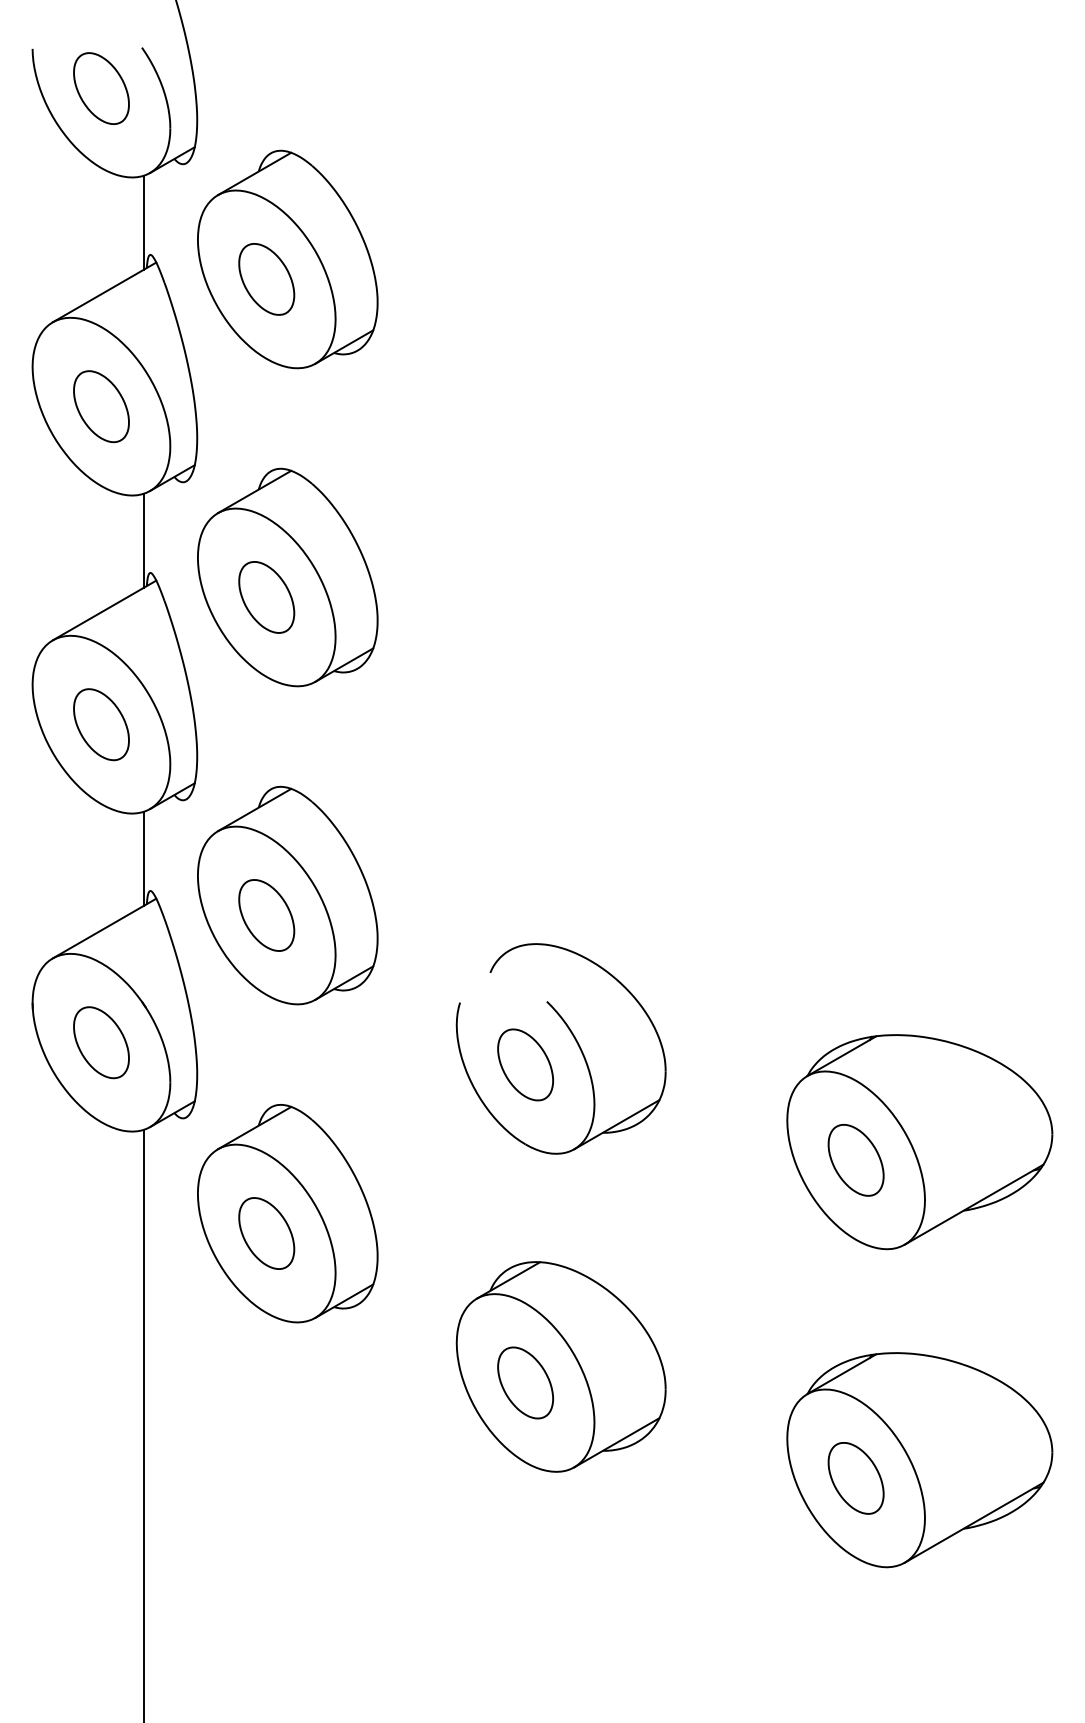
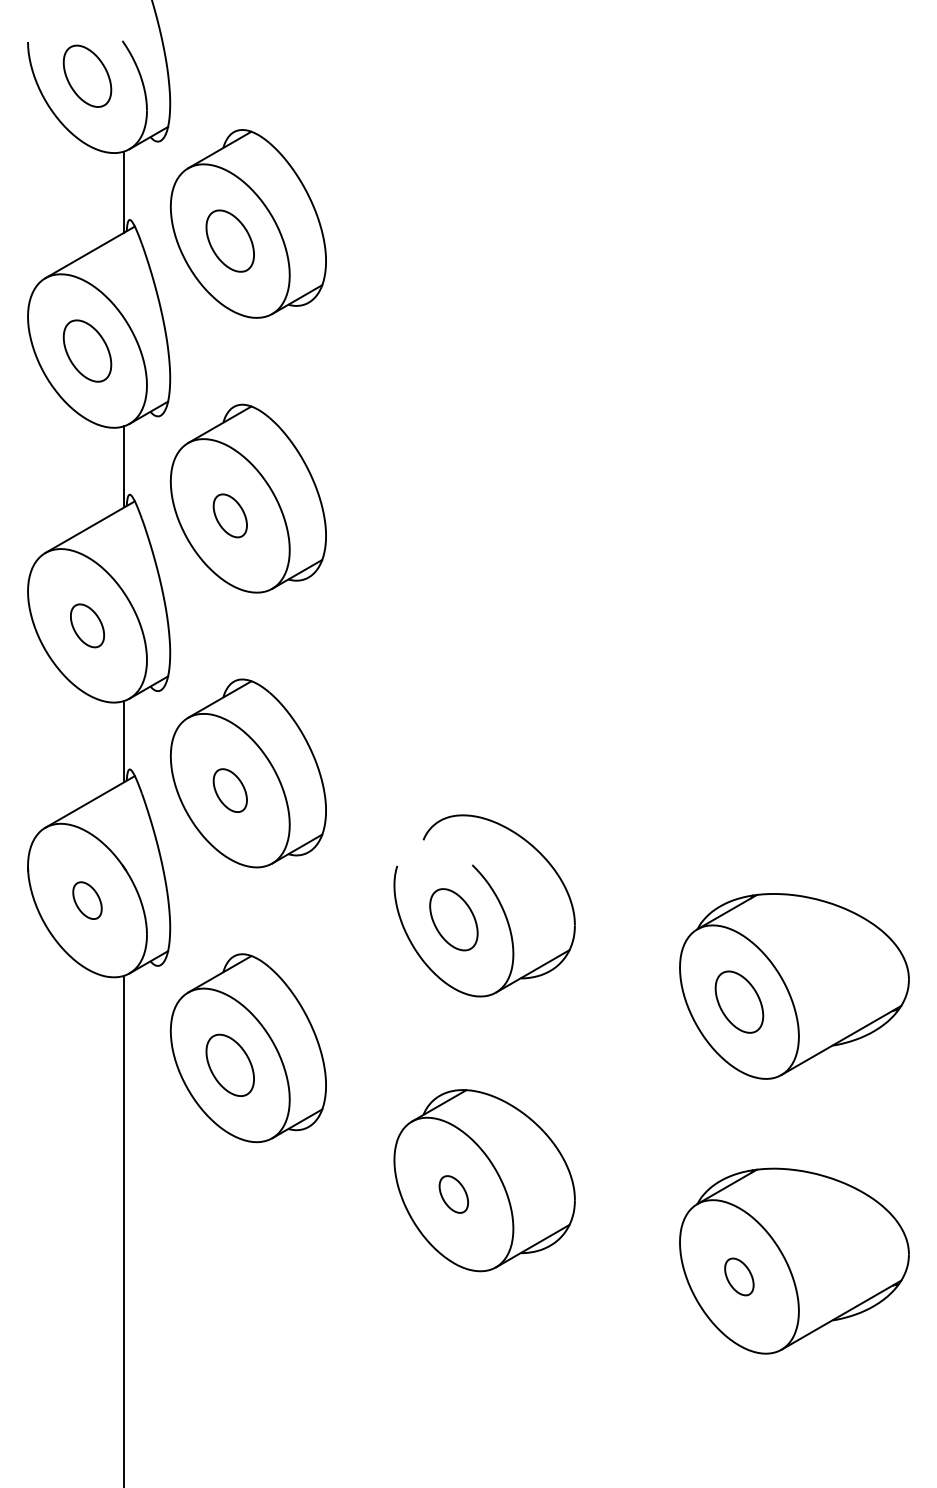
part: (266, 597) -> (230, 515), size x0.7
part: (101, 724) -> (87, 625), size x0.7
part: (266, 915) -> (230, 790), size x0.7
part: (101, 1042) -> (87, 900), size x0.6
part: (525, 1382) -> (453, 1194), size x0.6
part: (855, 1478) -> (738, 1277), size x0.6

